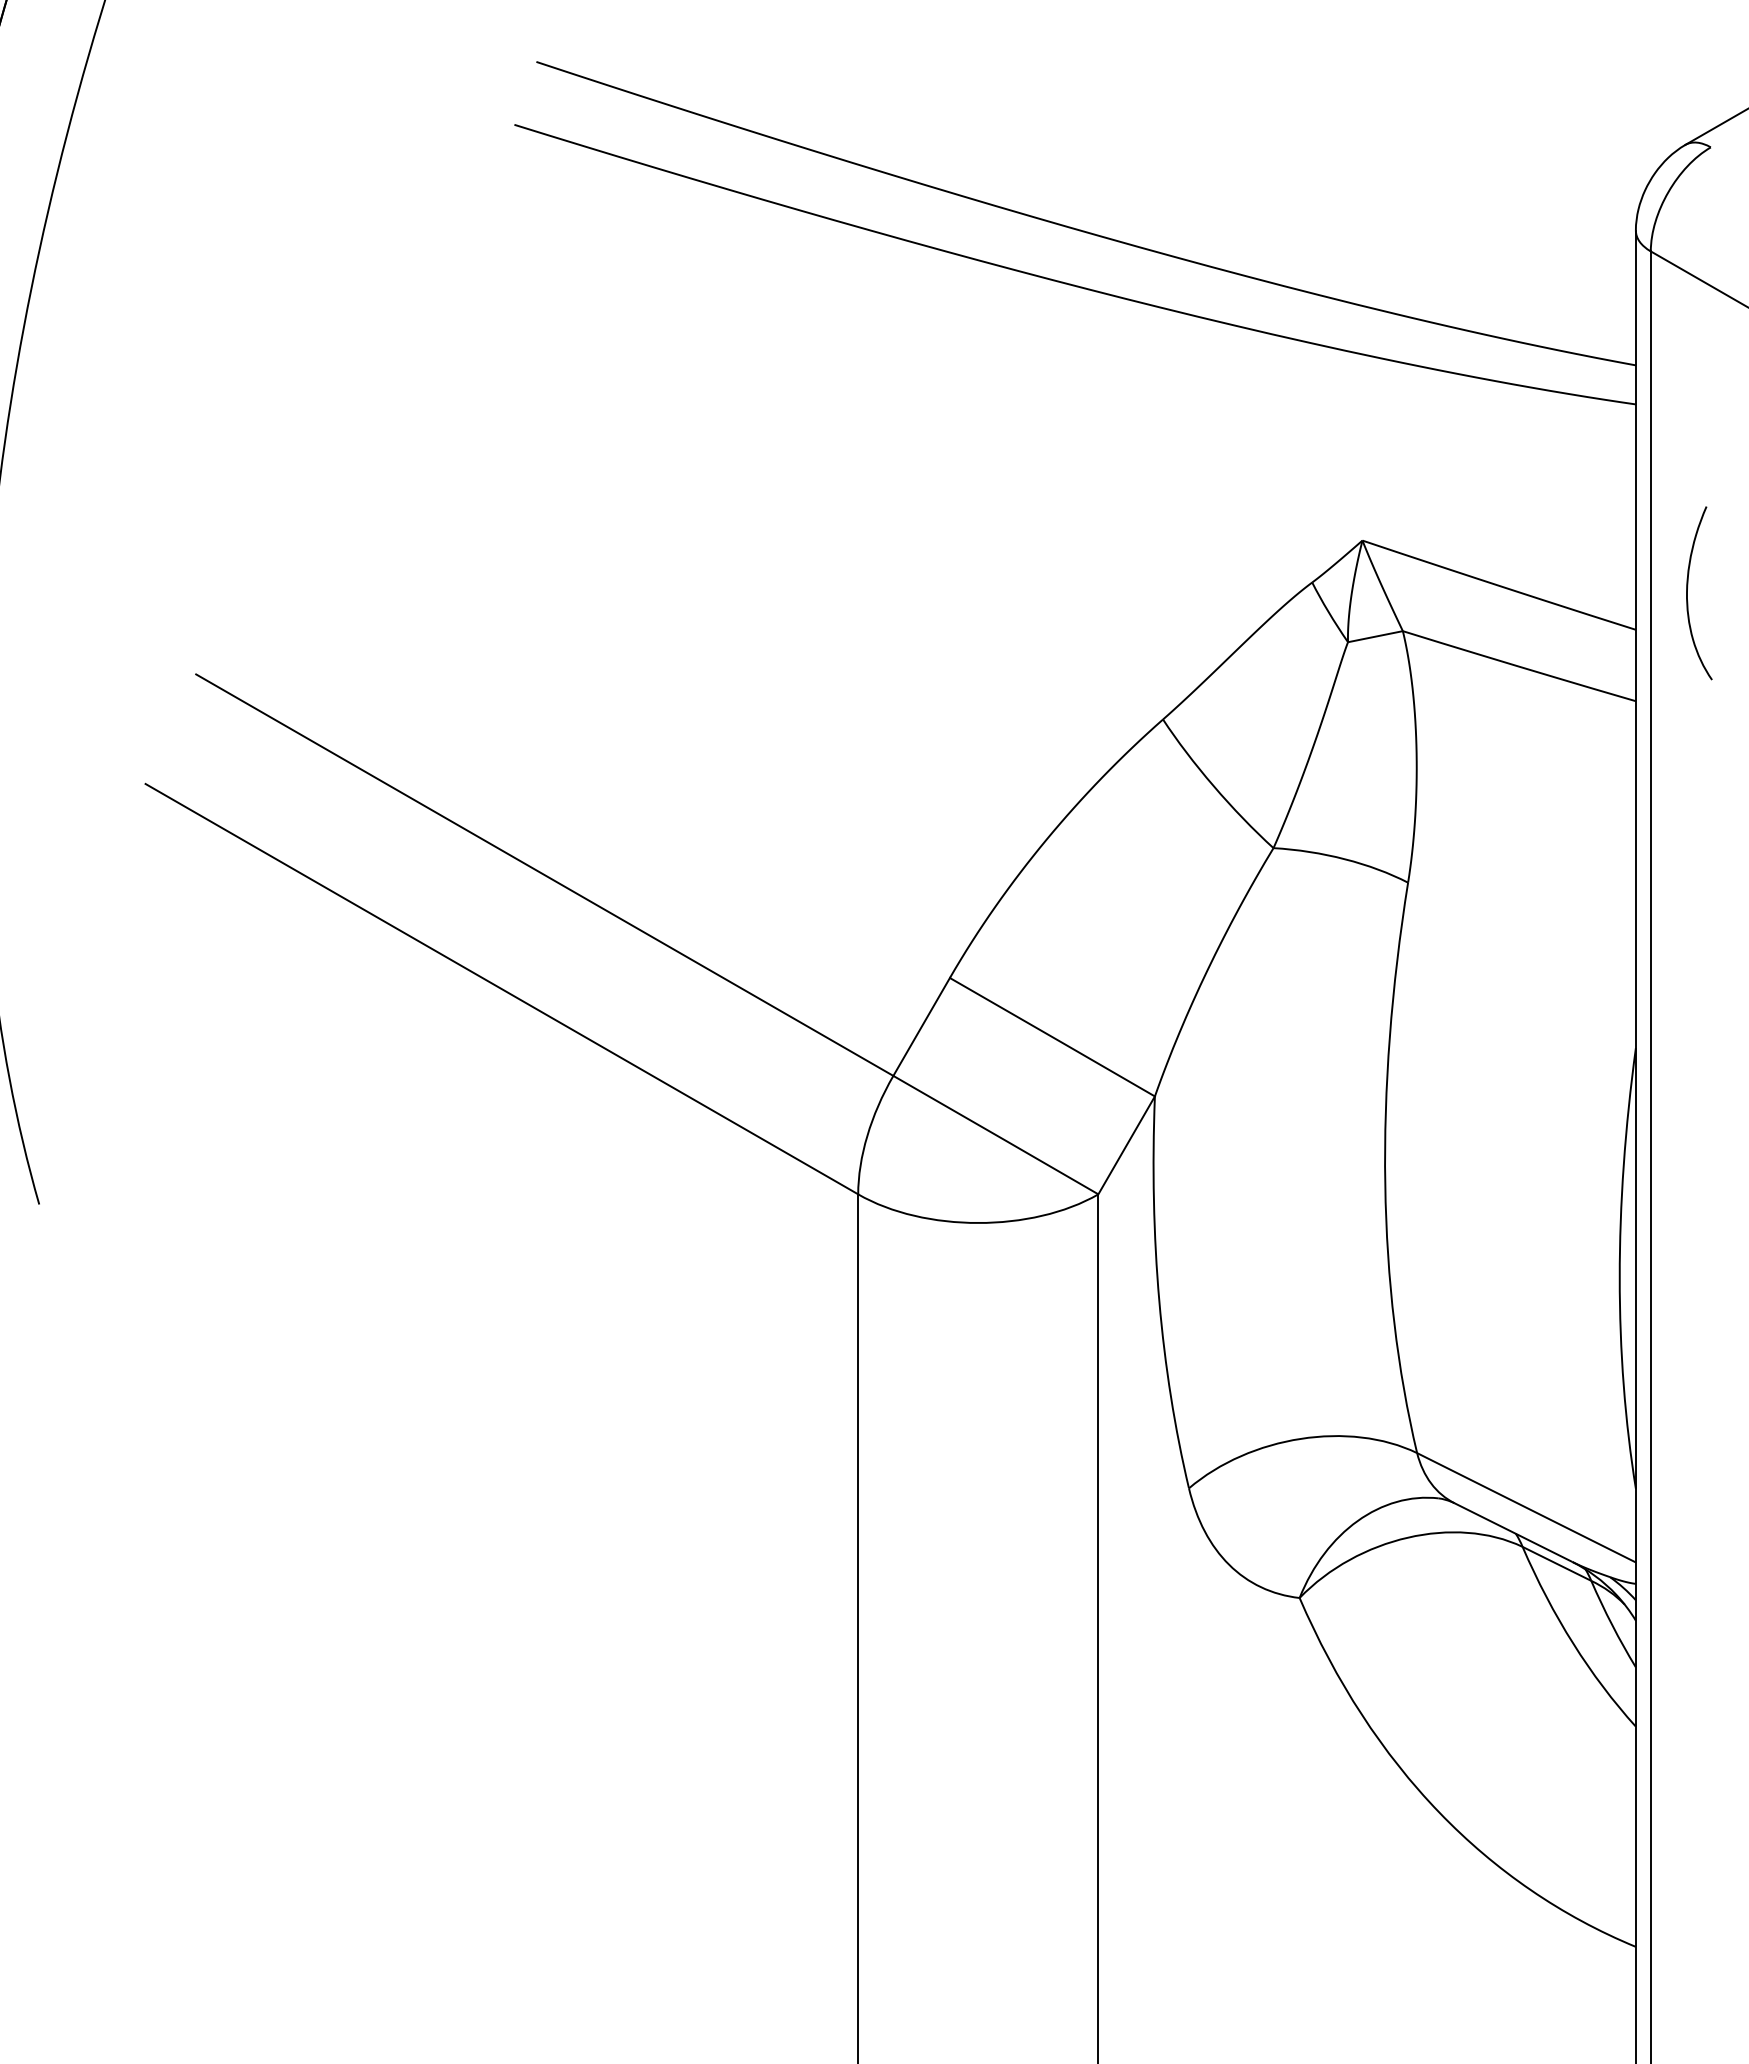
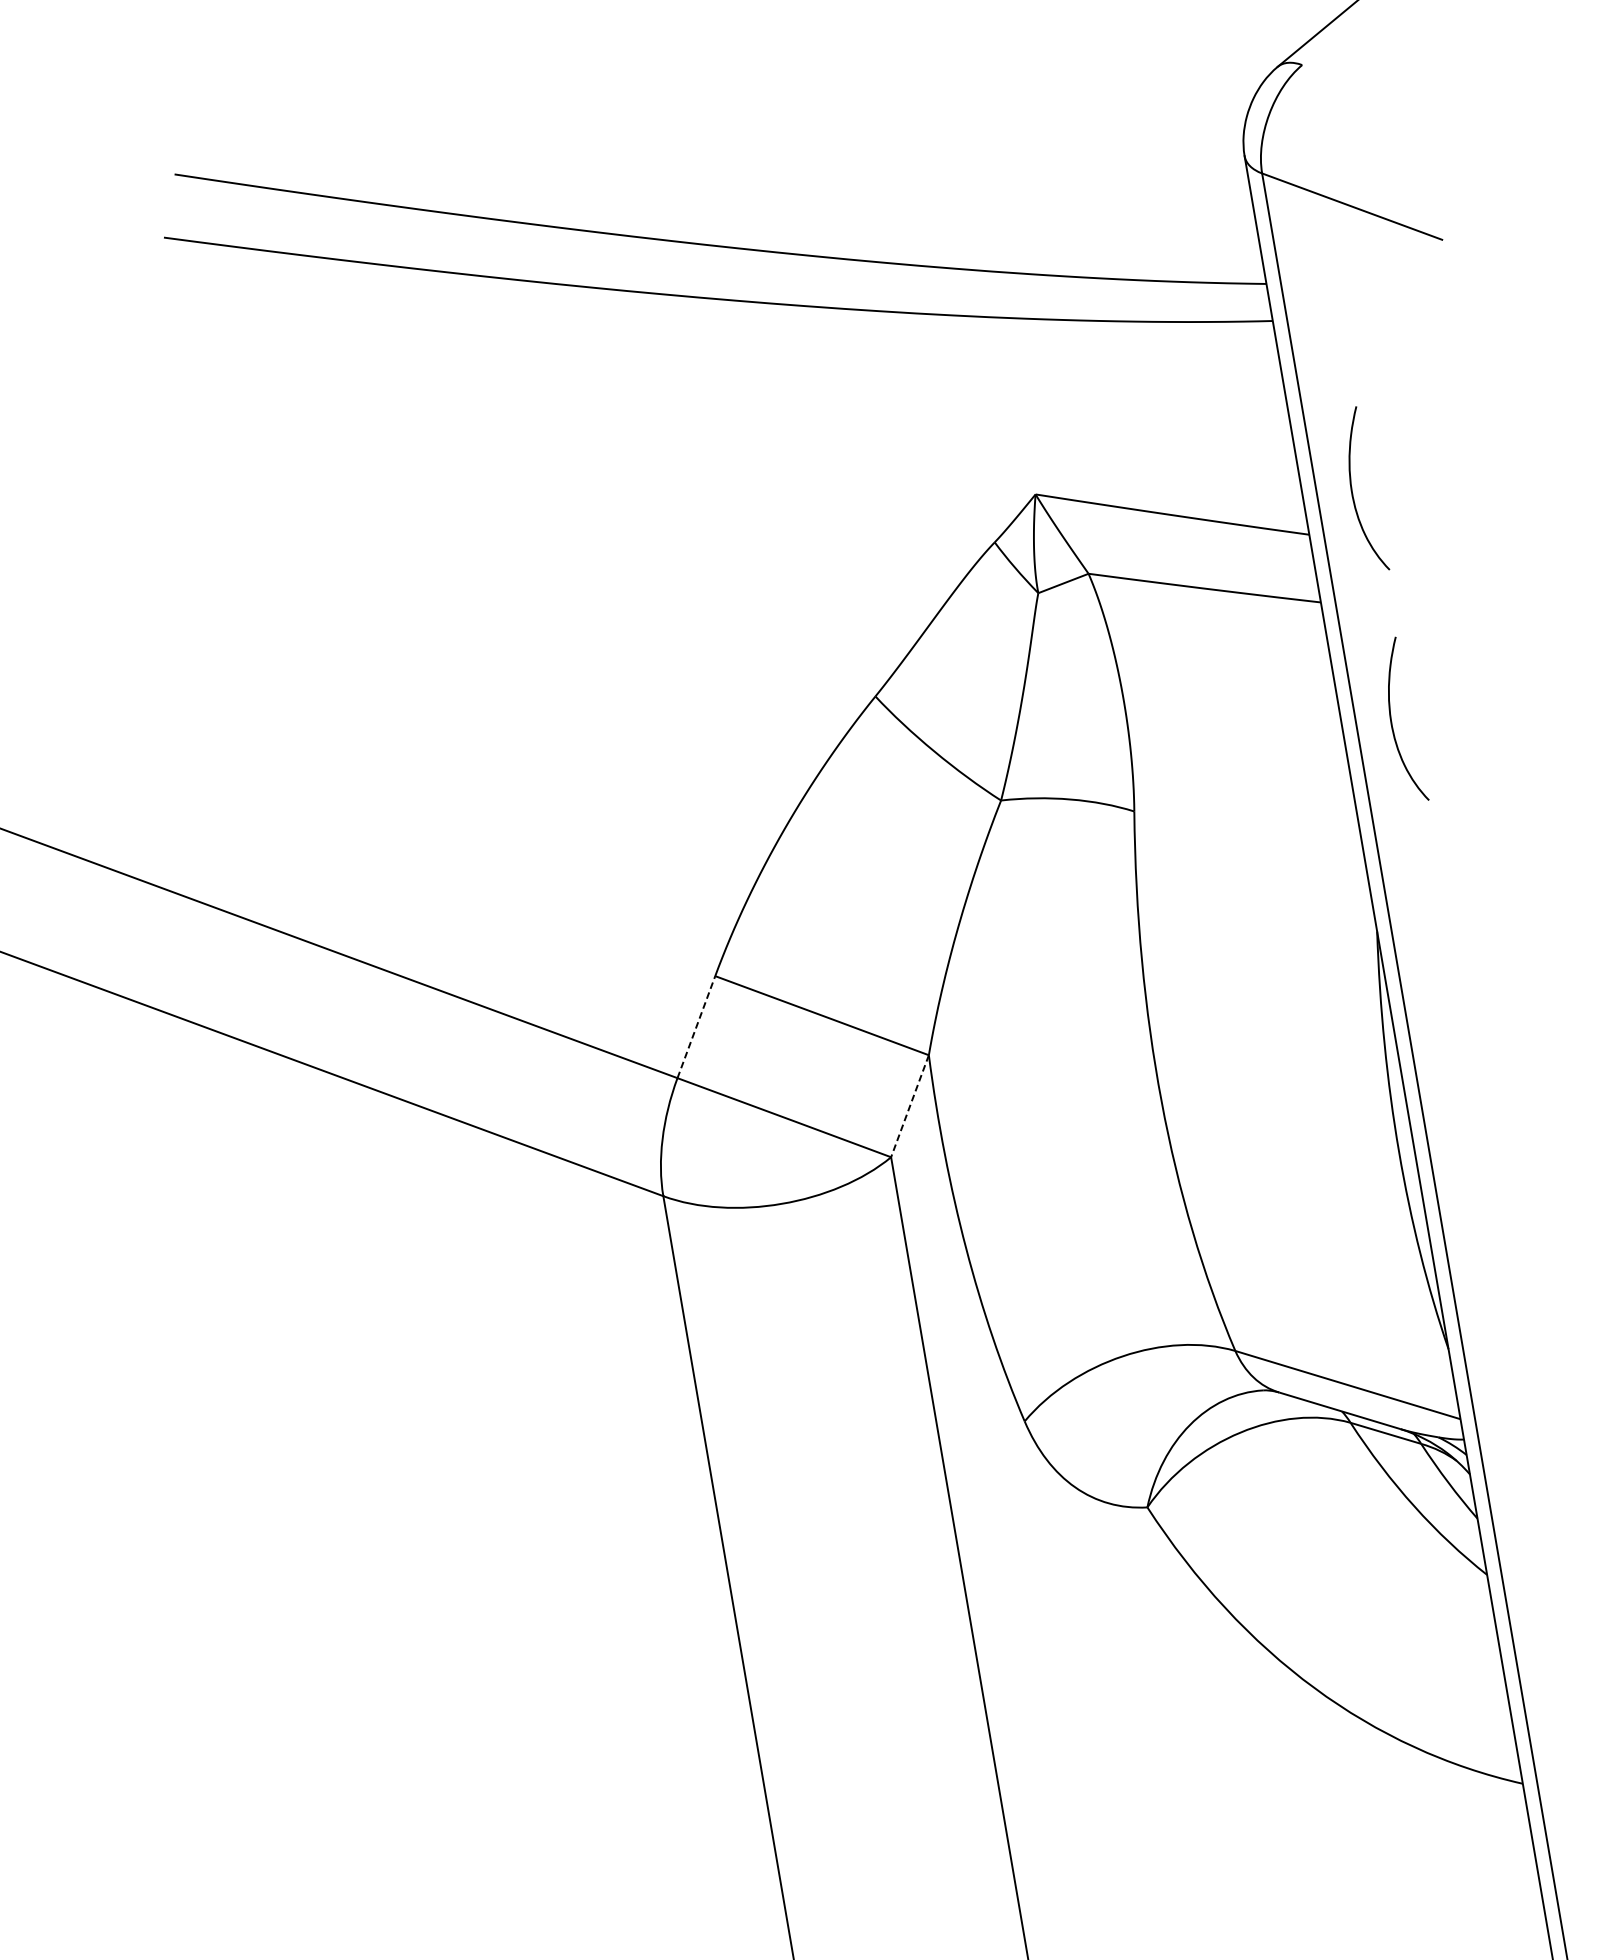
curve: (1687, 836) -> (1391, 722), added
line: (921, 1026) -> (696, 1026), solid -> dashed
line: (1126, 1145) -> (909, 1106), solid -> dashed

